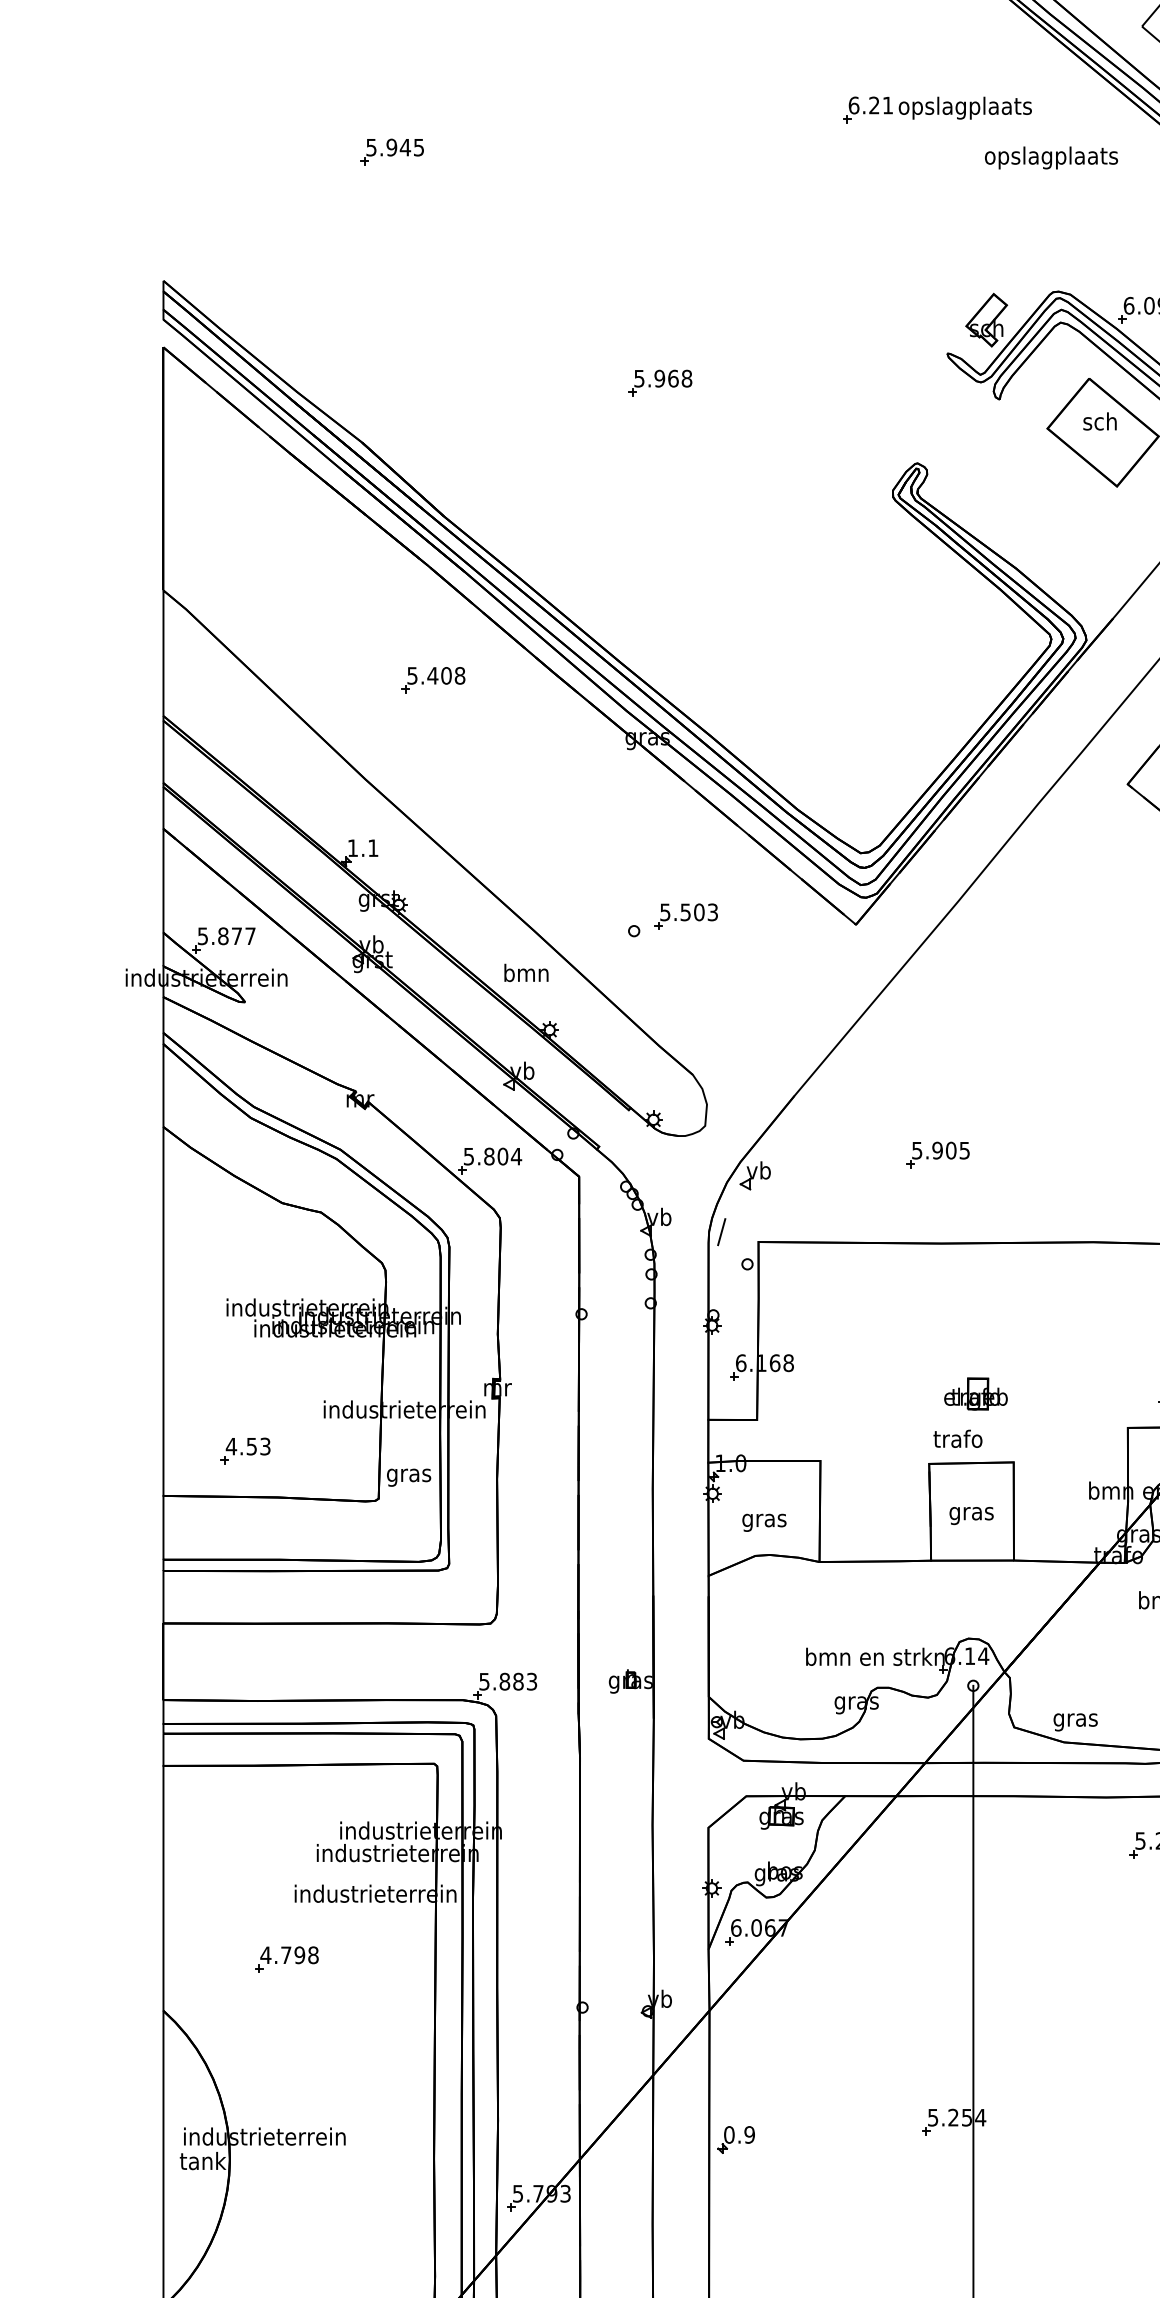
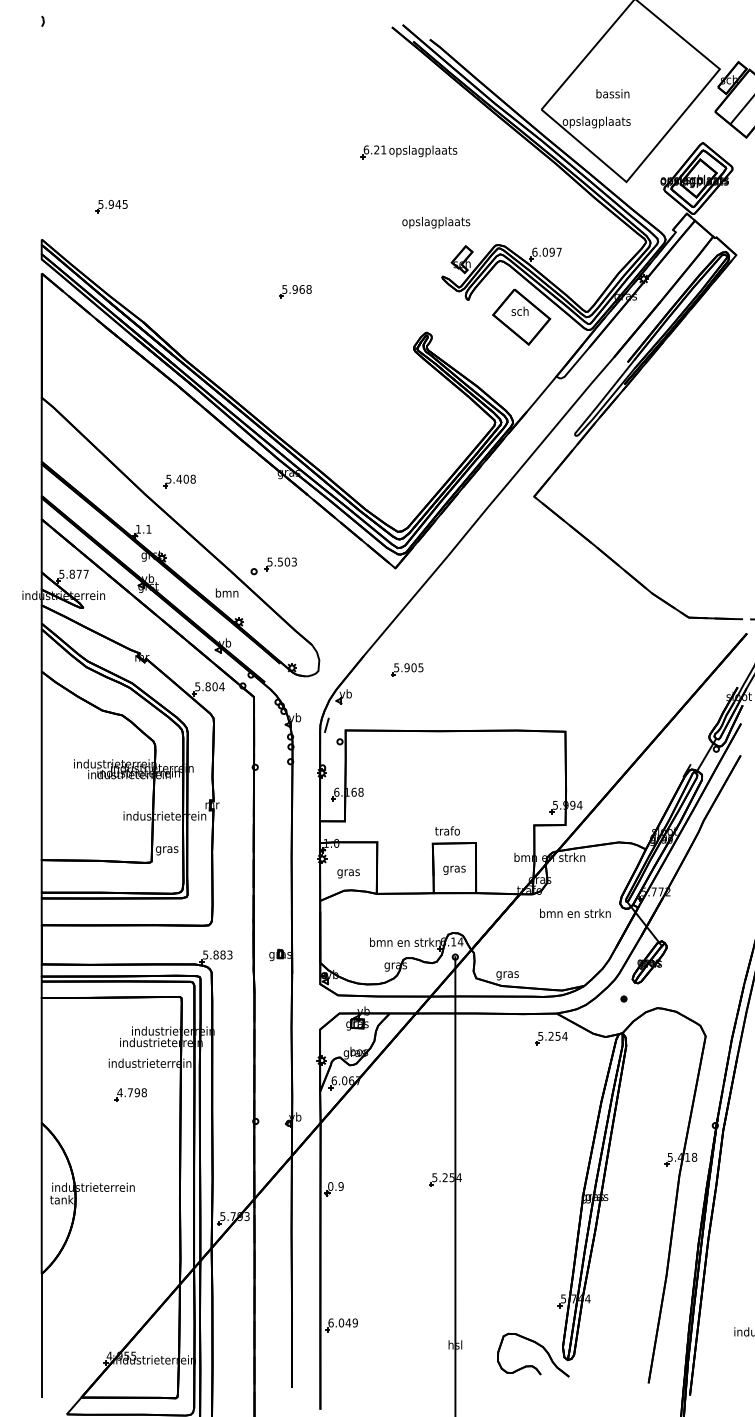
part: (936, 110) -> (408, 152), moved
part: (392, 151) -> (111, 206), moved
text: (1051, 157) -> (436, 222), moved
part: (433, 680) -> (179, 481), moved
part: (672, 921) -> (273, 566), moved
part: (938, 1154) -> (407, 669), moved
part: (975, 1392) -> (456, 807), removed
part: (245, 1451) -> (83, 837), removed
part: (286, 1958) -> (130, 1094), moved

